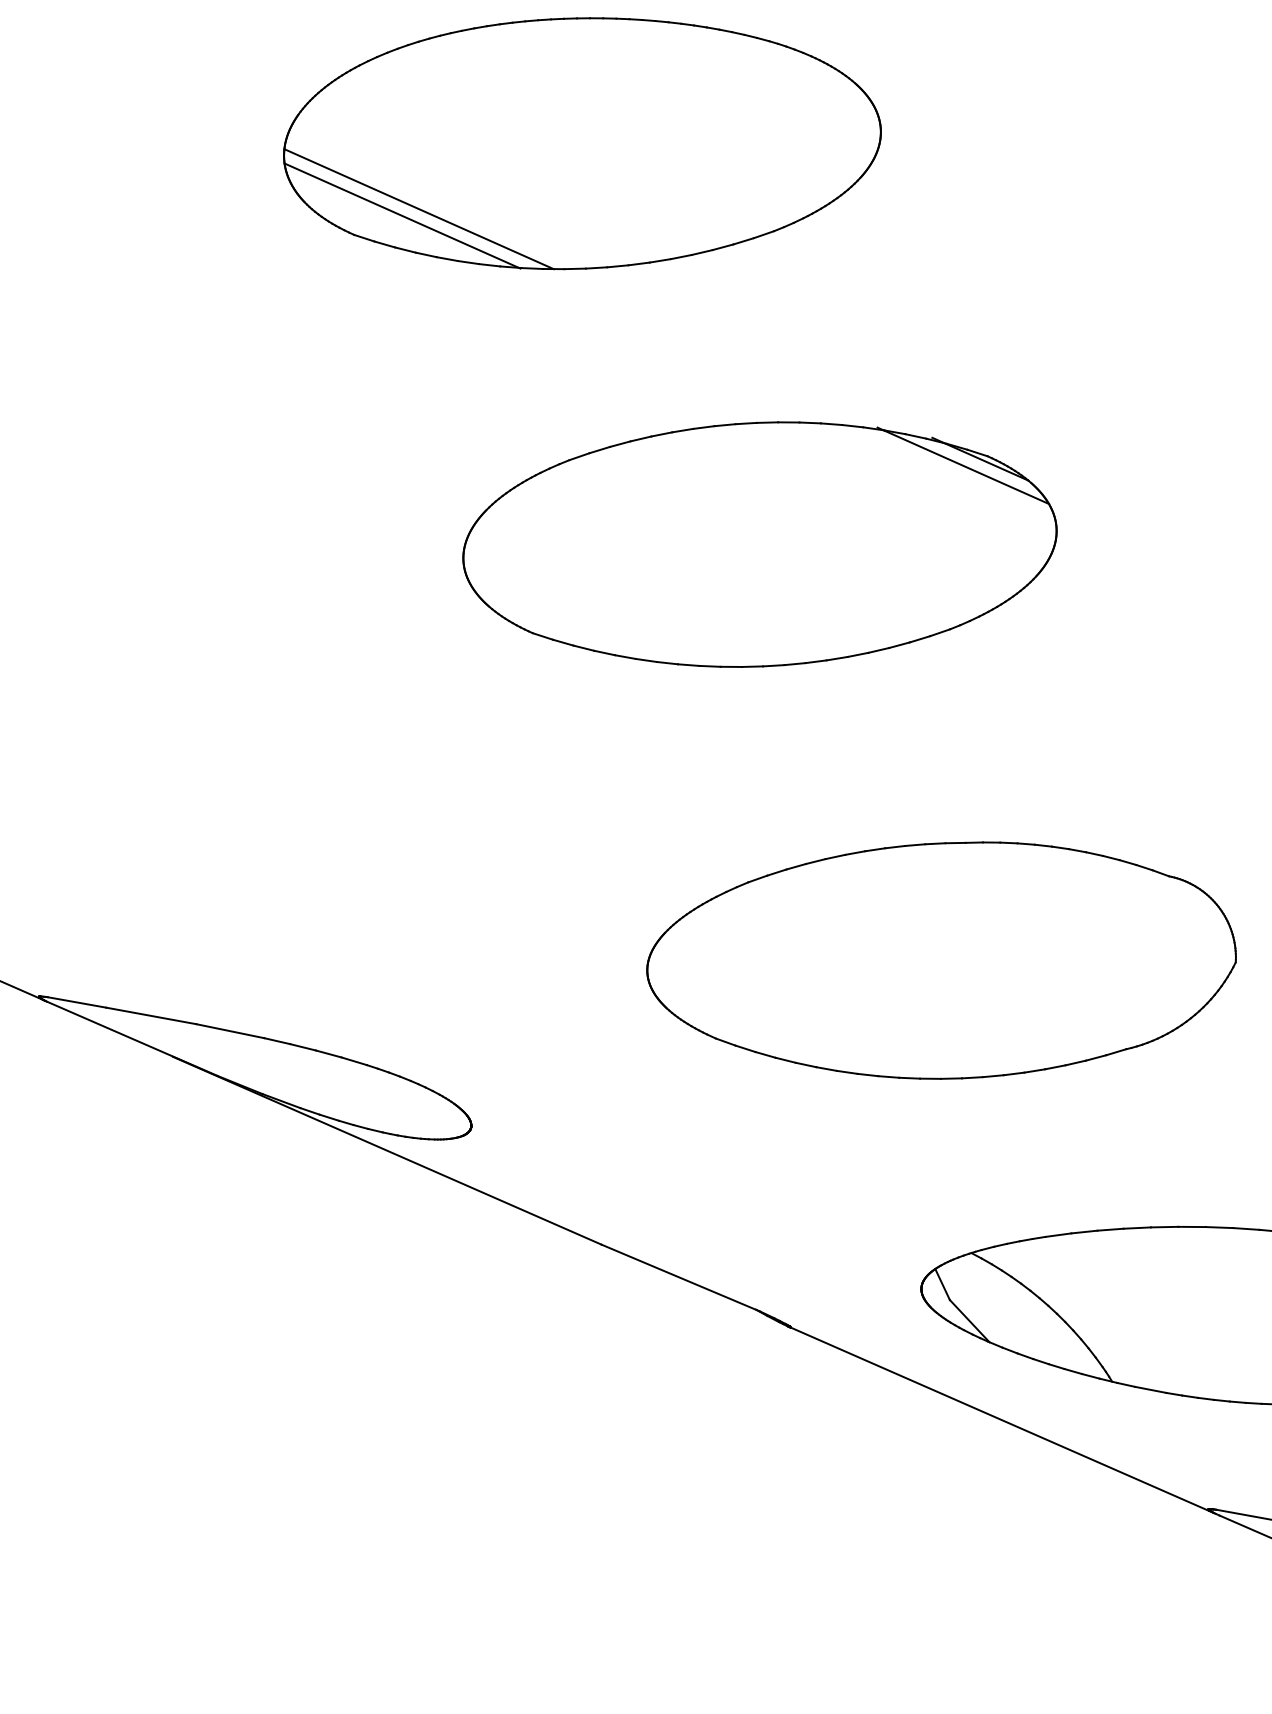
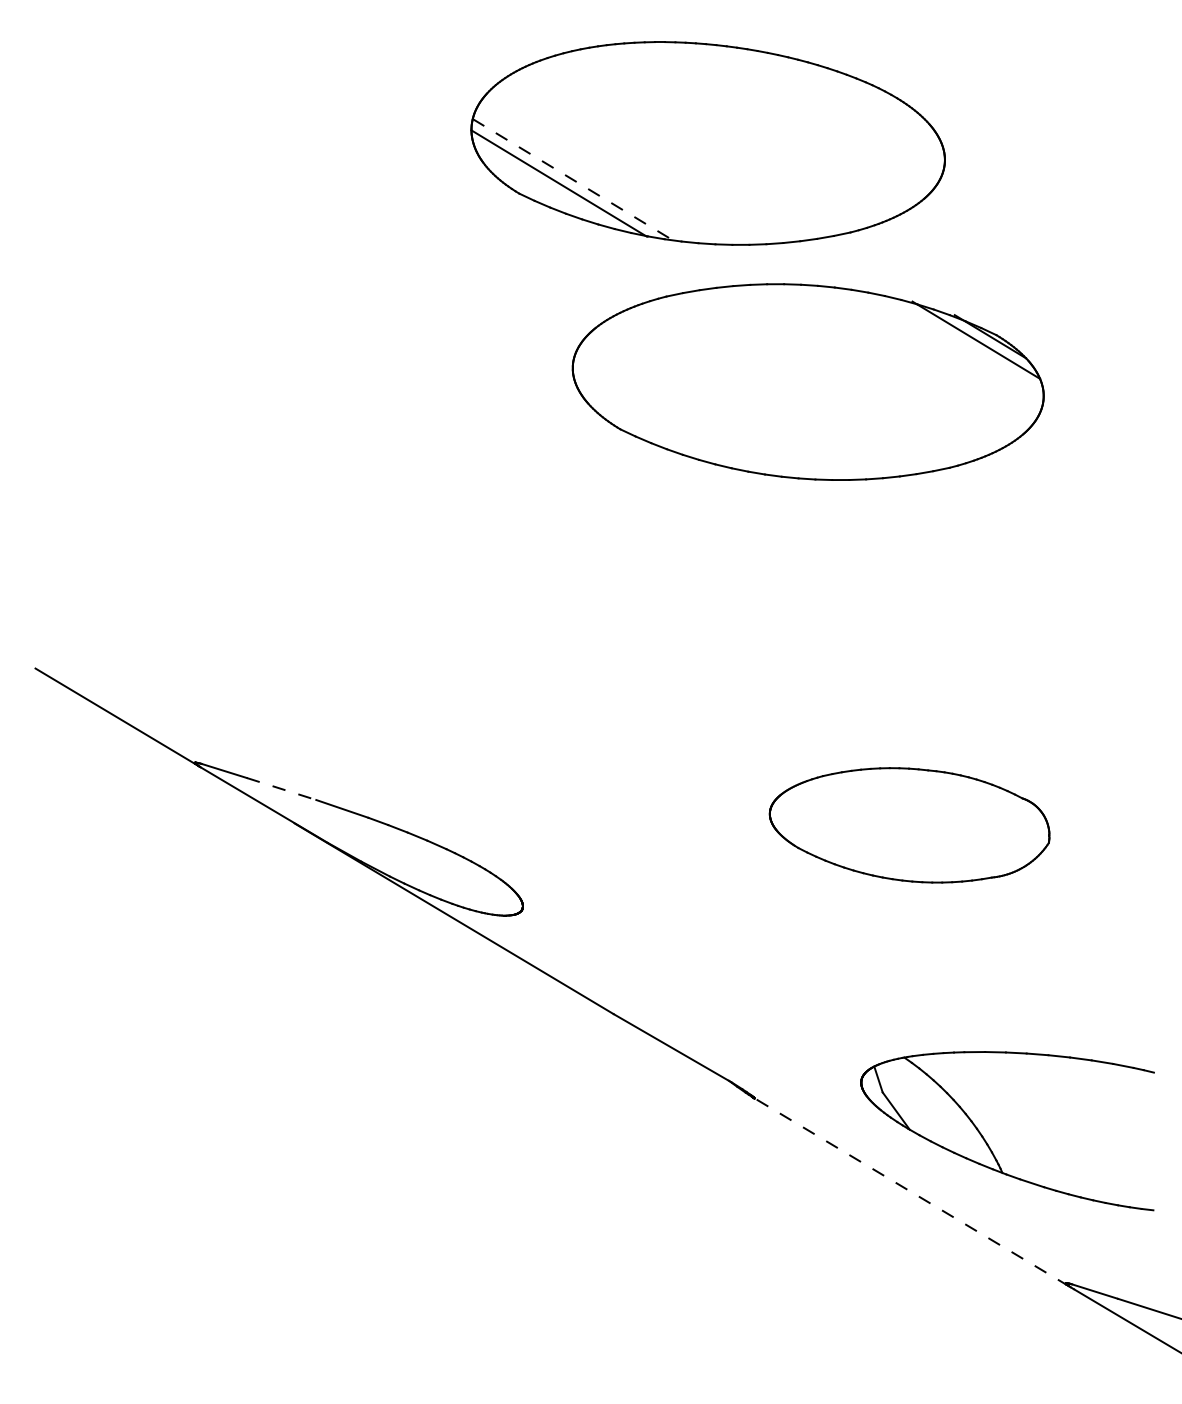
line: (419, 209) -> (573, 180), solid -> dashed
part: (758, 543) -> (807, 381), moved
part: (941, 962) -> (909, 825), size x0.6
line: (152, 1016) -> (282, 789), solid -> dashed
line: (1001, 1420) -> (911, 1192), solid -> dashed

